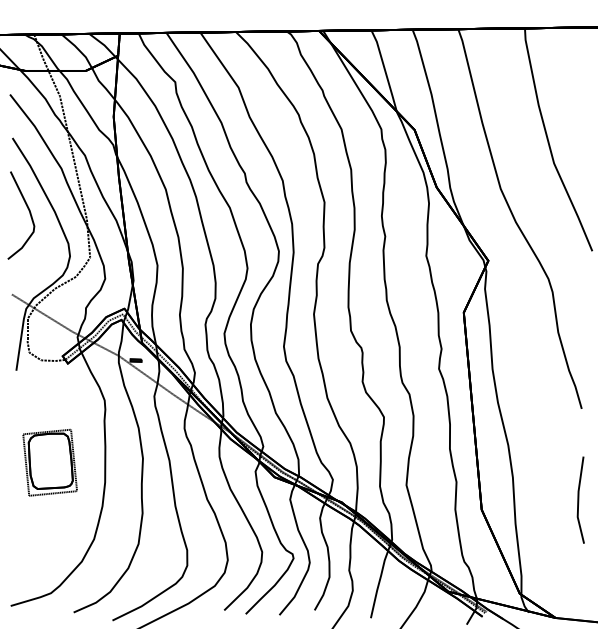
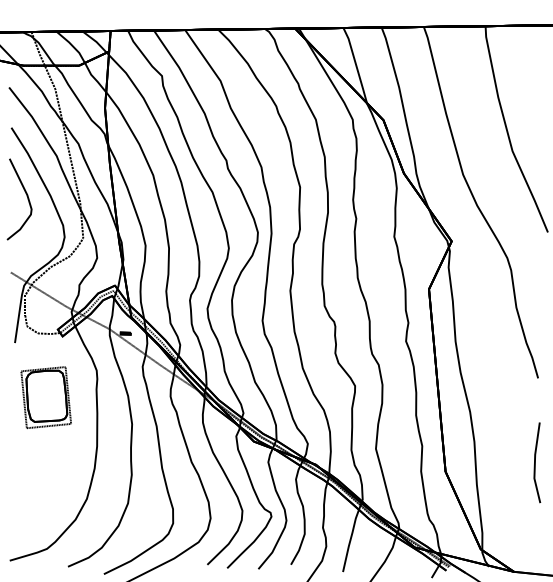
part: (49, 462) -> (45, 397), moved

